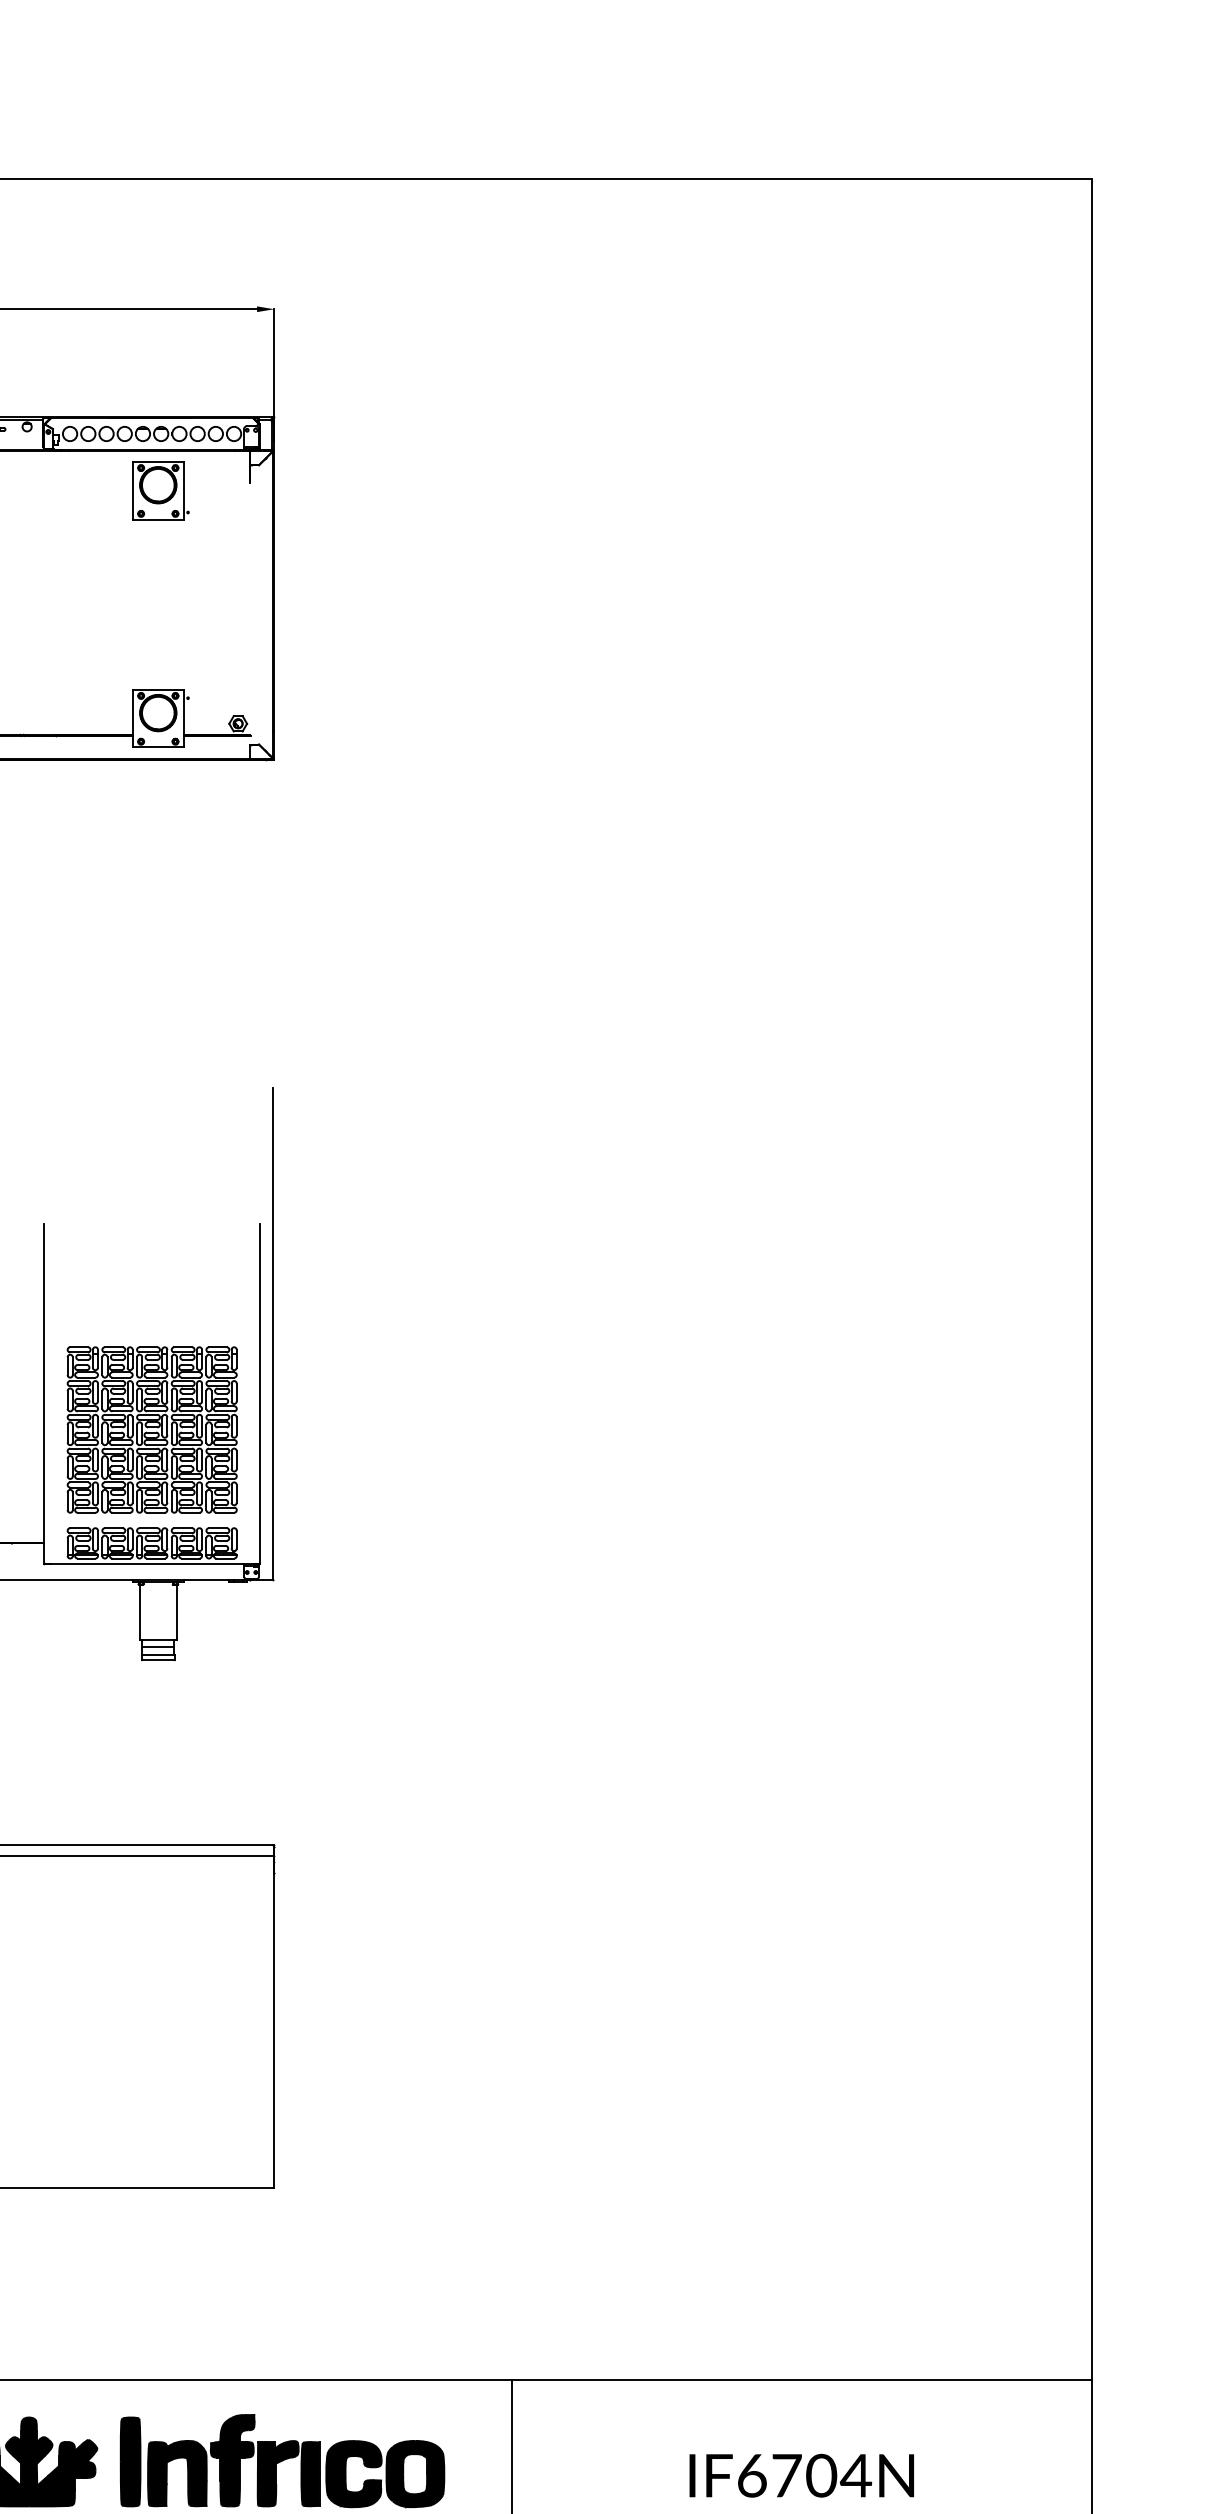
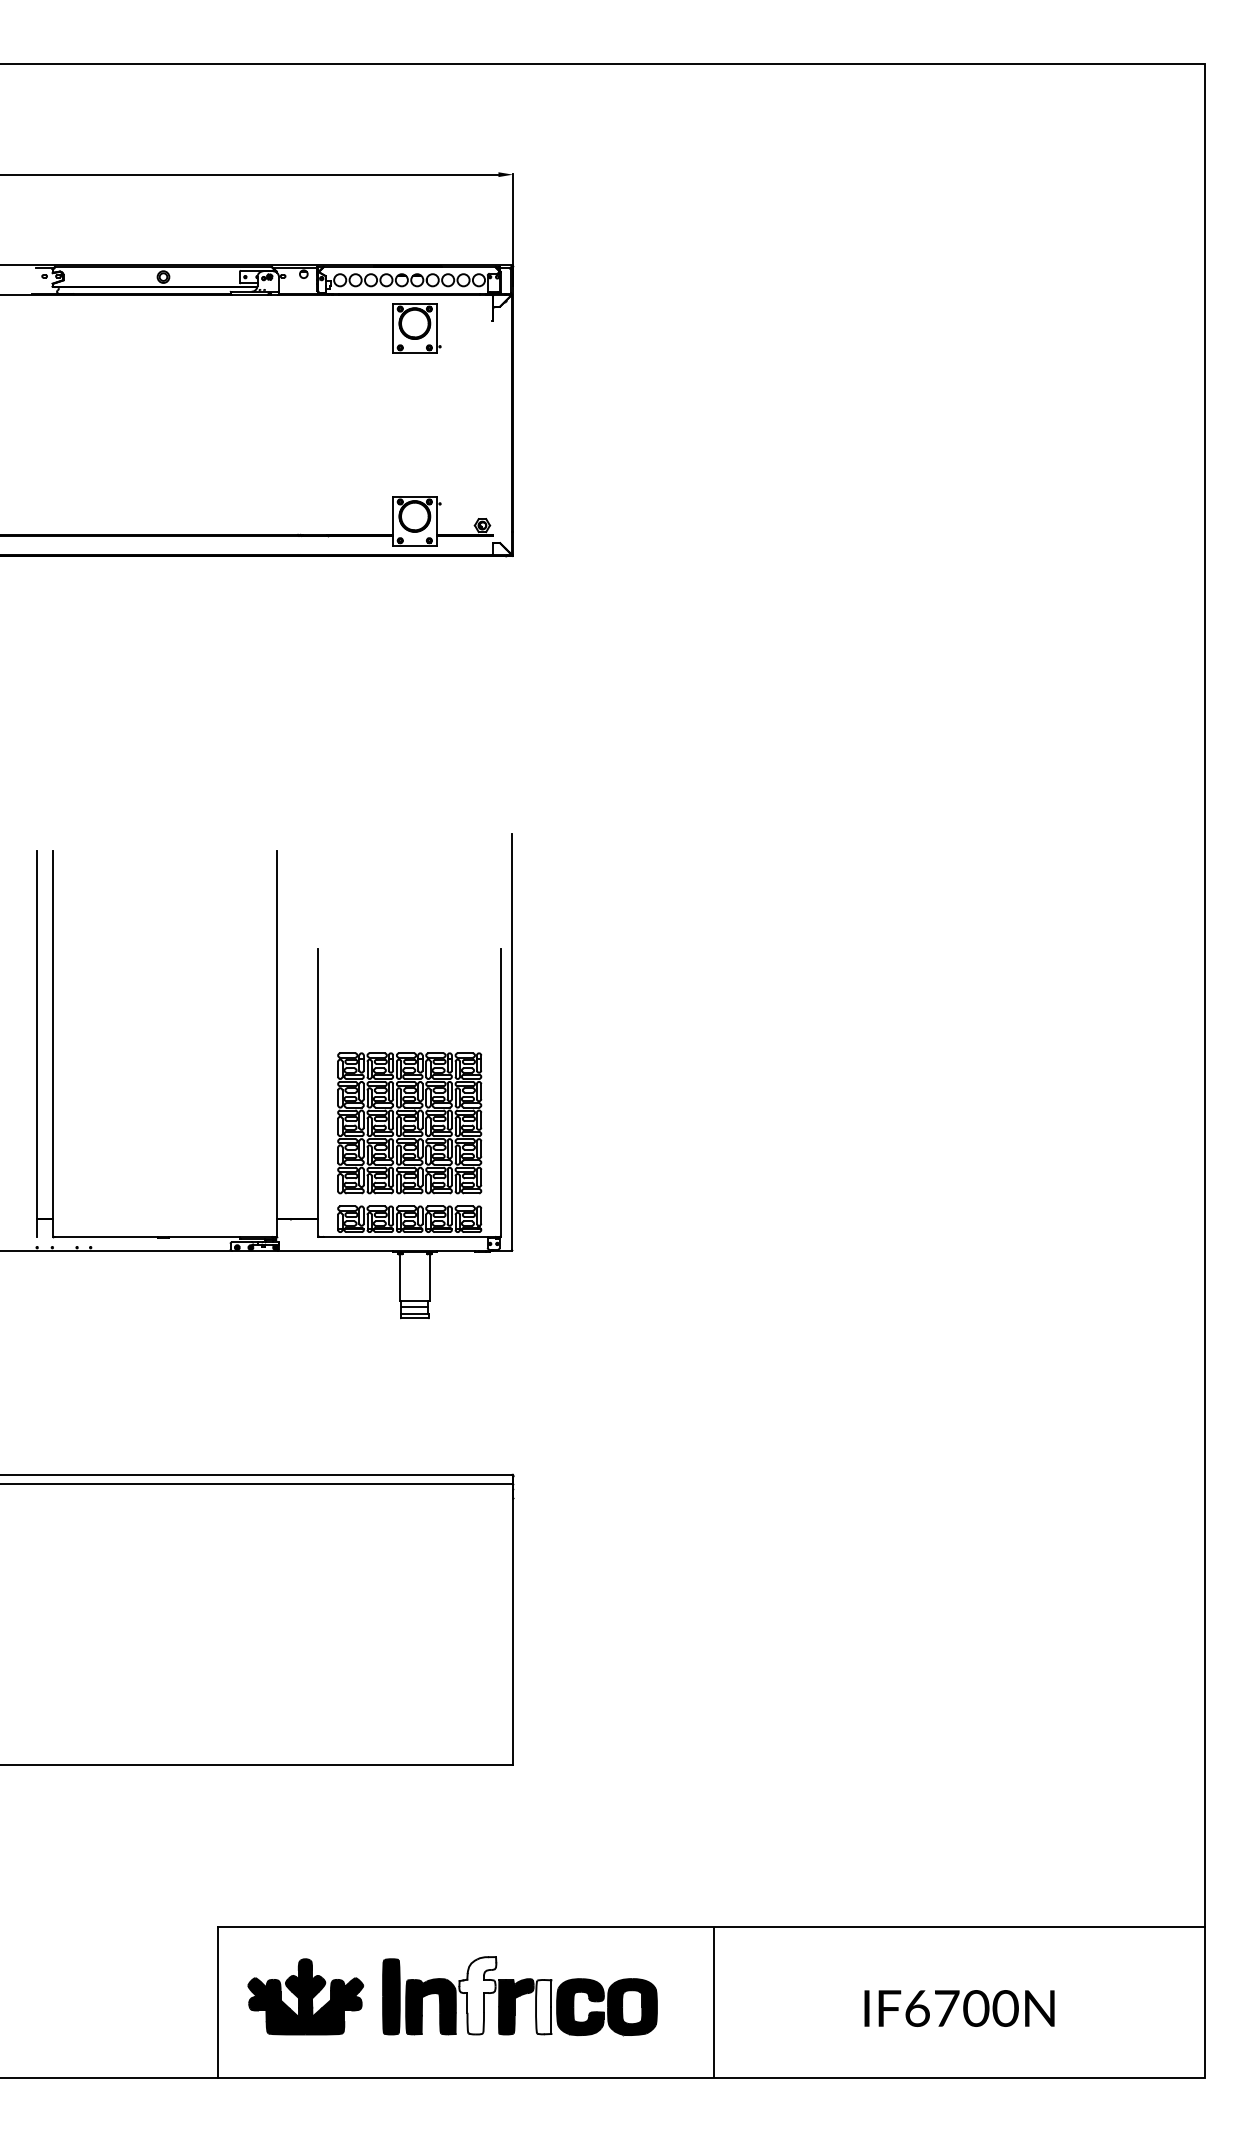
fill: (232, 2460) -> (477, 1995), removed
fill: (310, 2474) -> (543, 2007), removed
text: (854, 2475) -> (1004, 2008), IF6704N -> IF6700N

